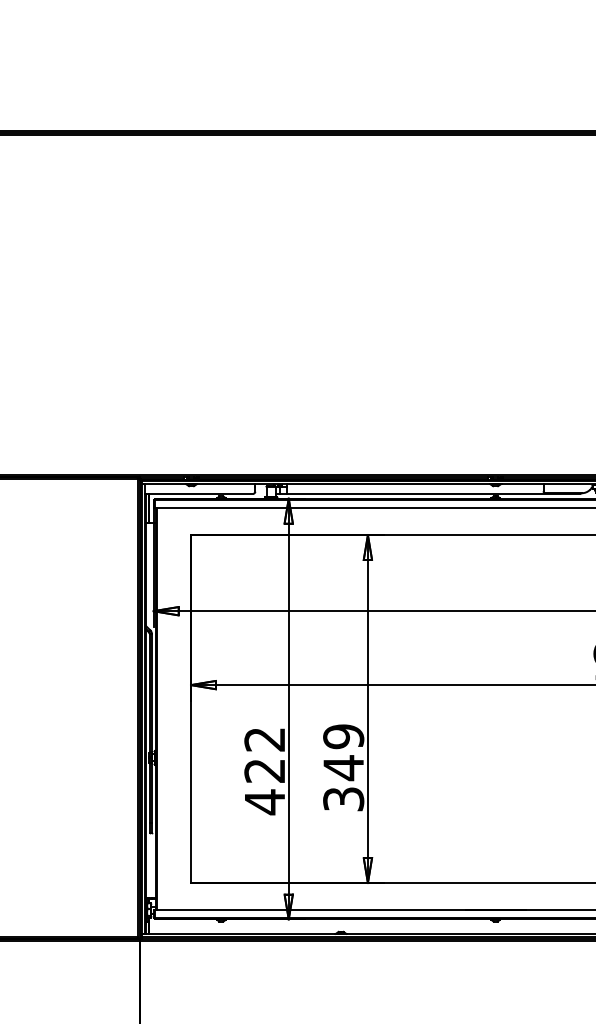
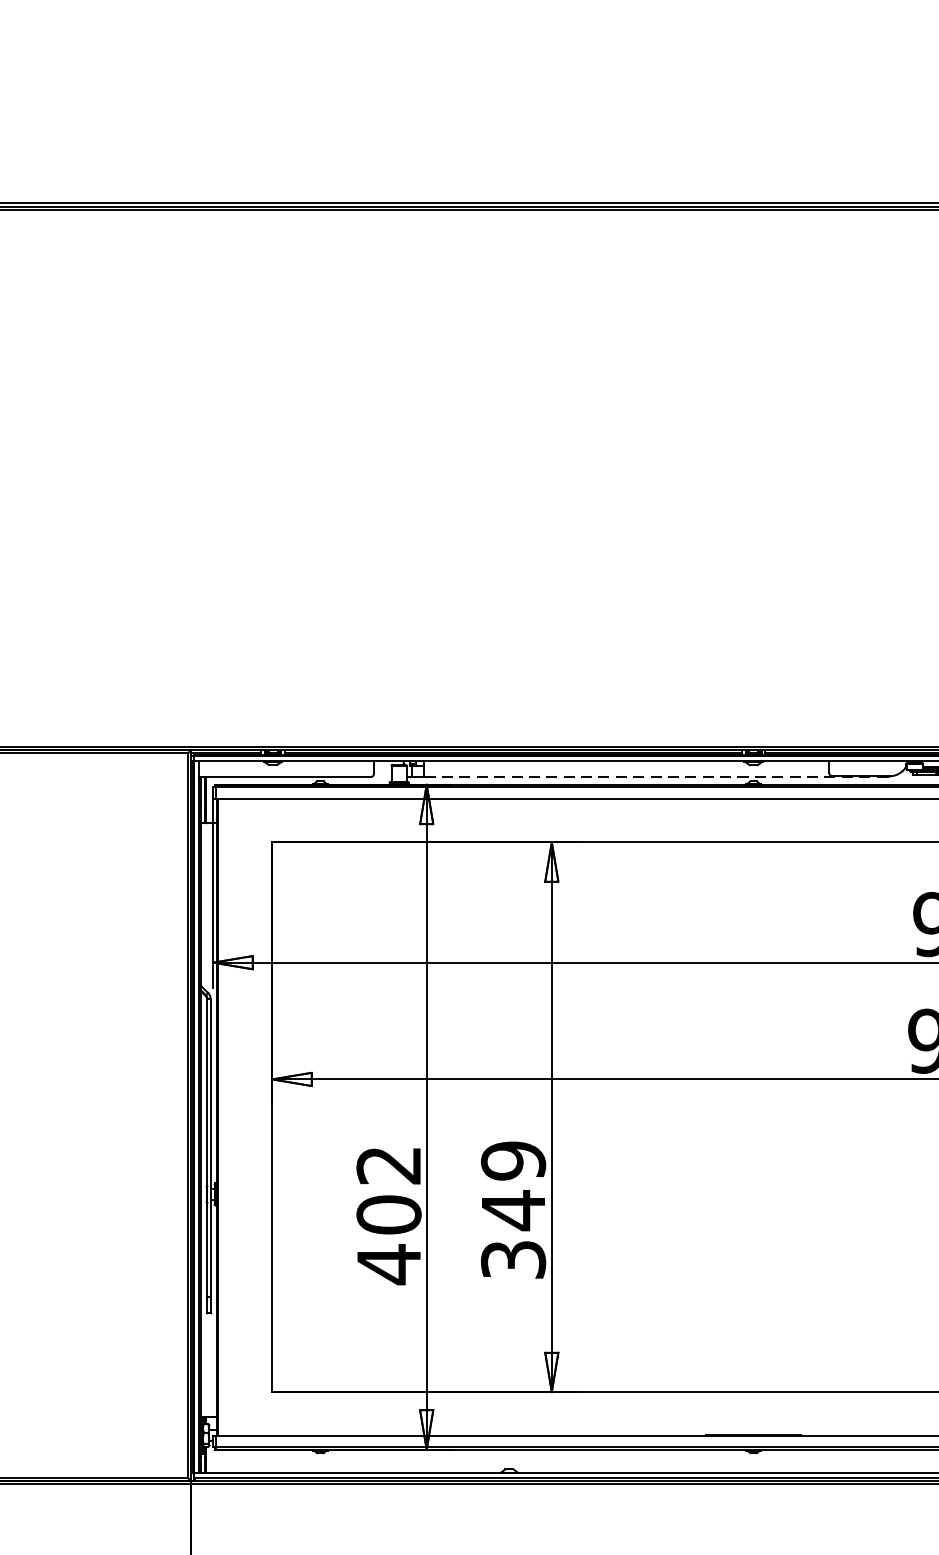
line: (433, 493) -> (655, 776), solid -> dashed
text: (264, 770) -> (388, 1214), 422 -> 402

